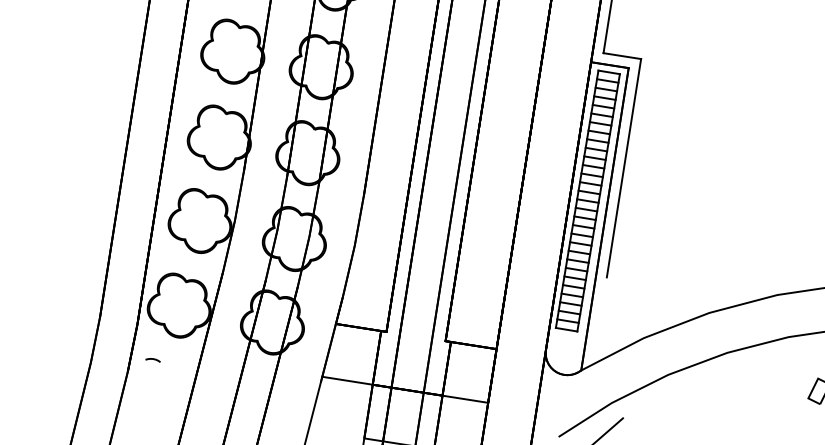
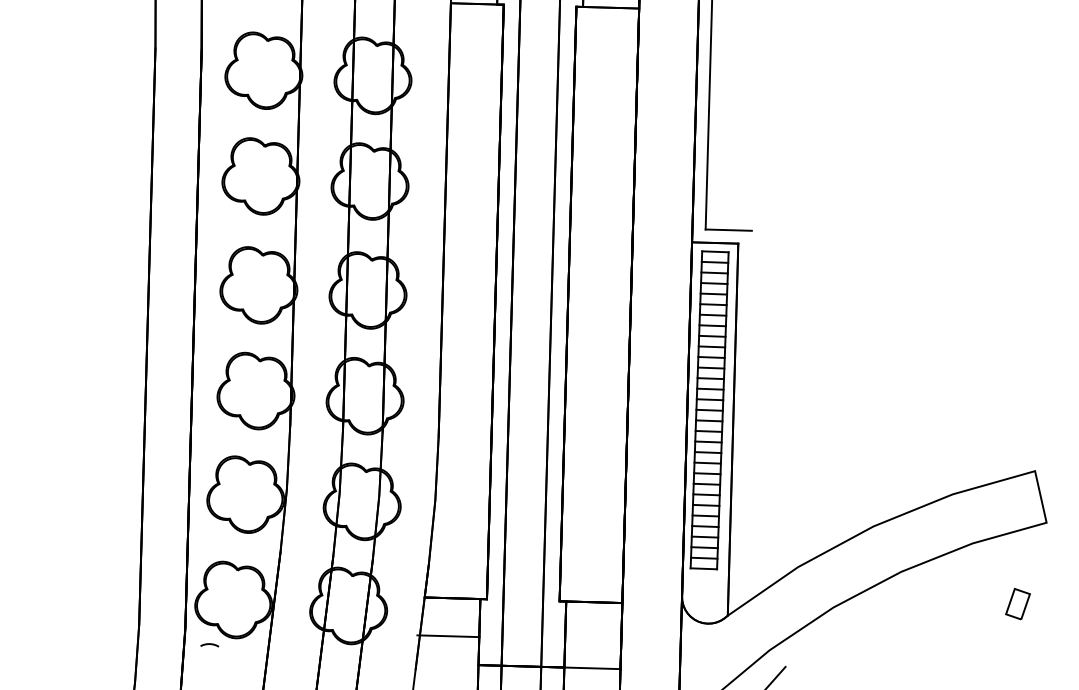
line: (623, 167) -> (747, 364), removed
curve: (152, 359) -> (209, 644), moved
line: (347, 380) -> (448, 636), moved

